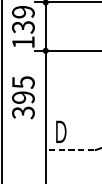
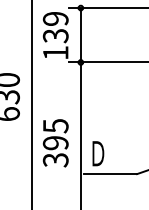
text: (23, 97) -> (55, 143), moved
line: (72, 150) -> (111, 174), dashed -> solid

